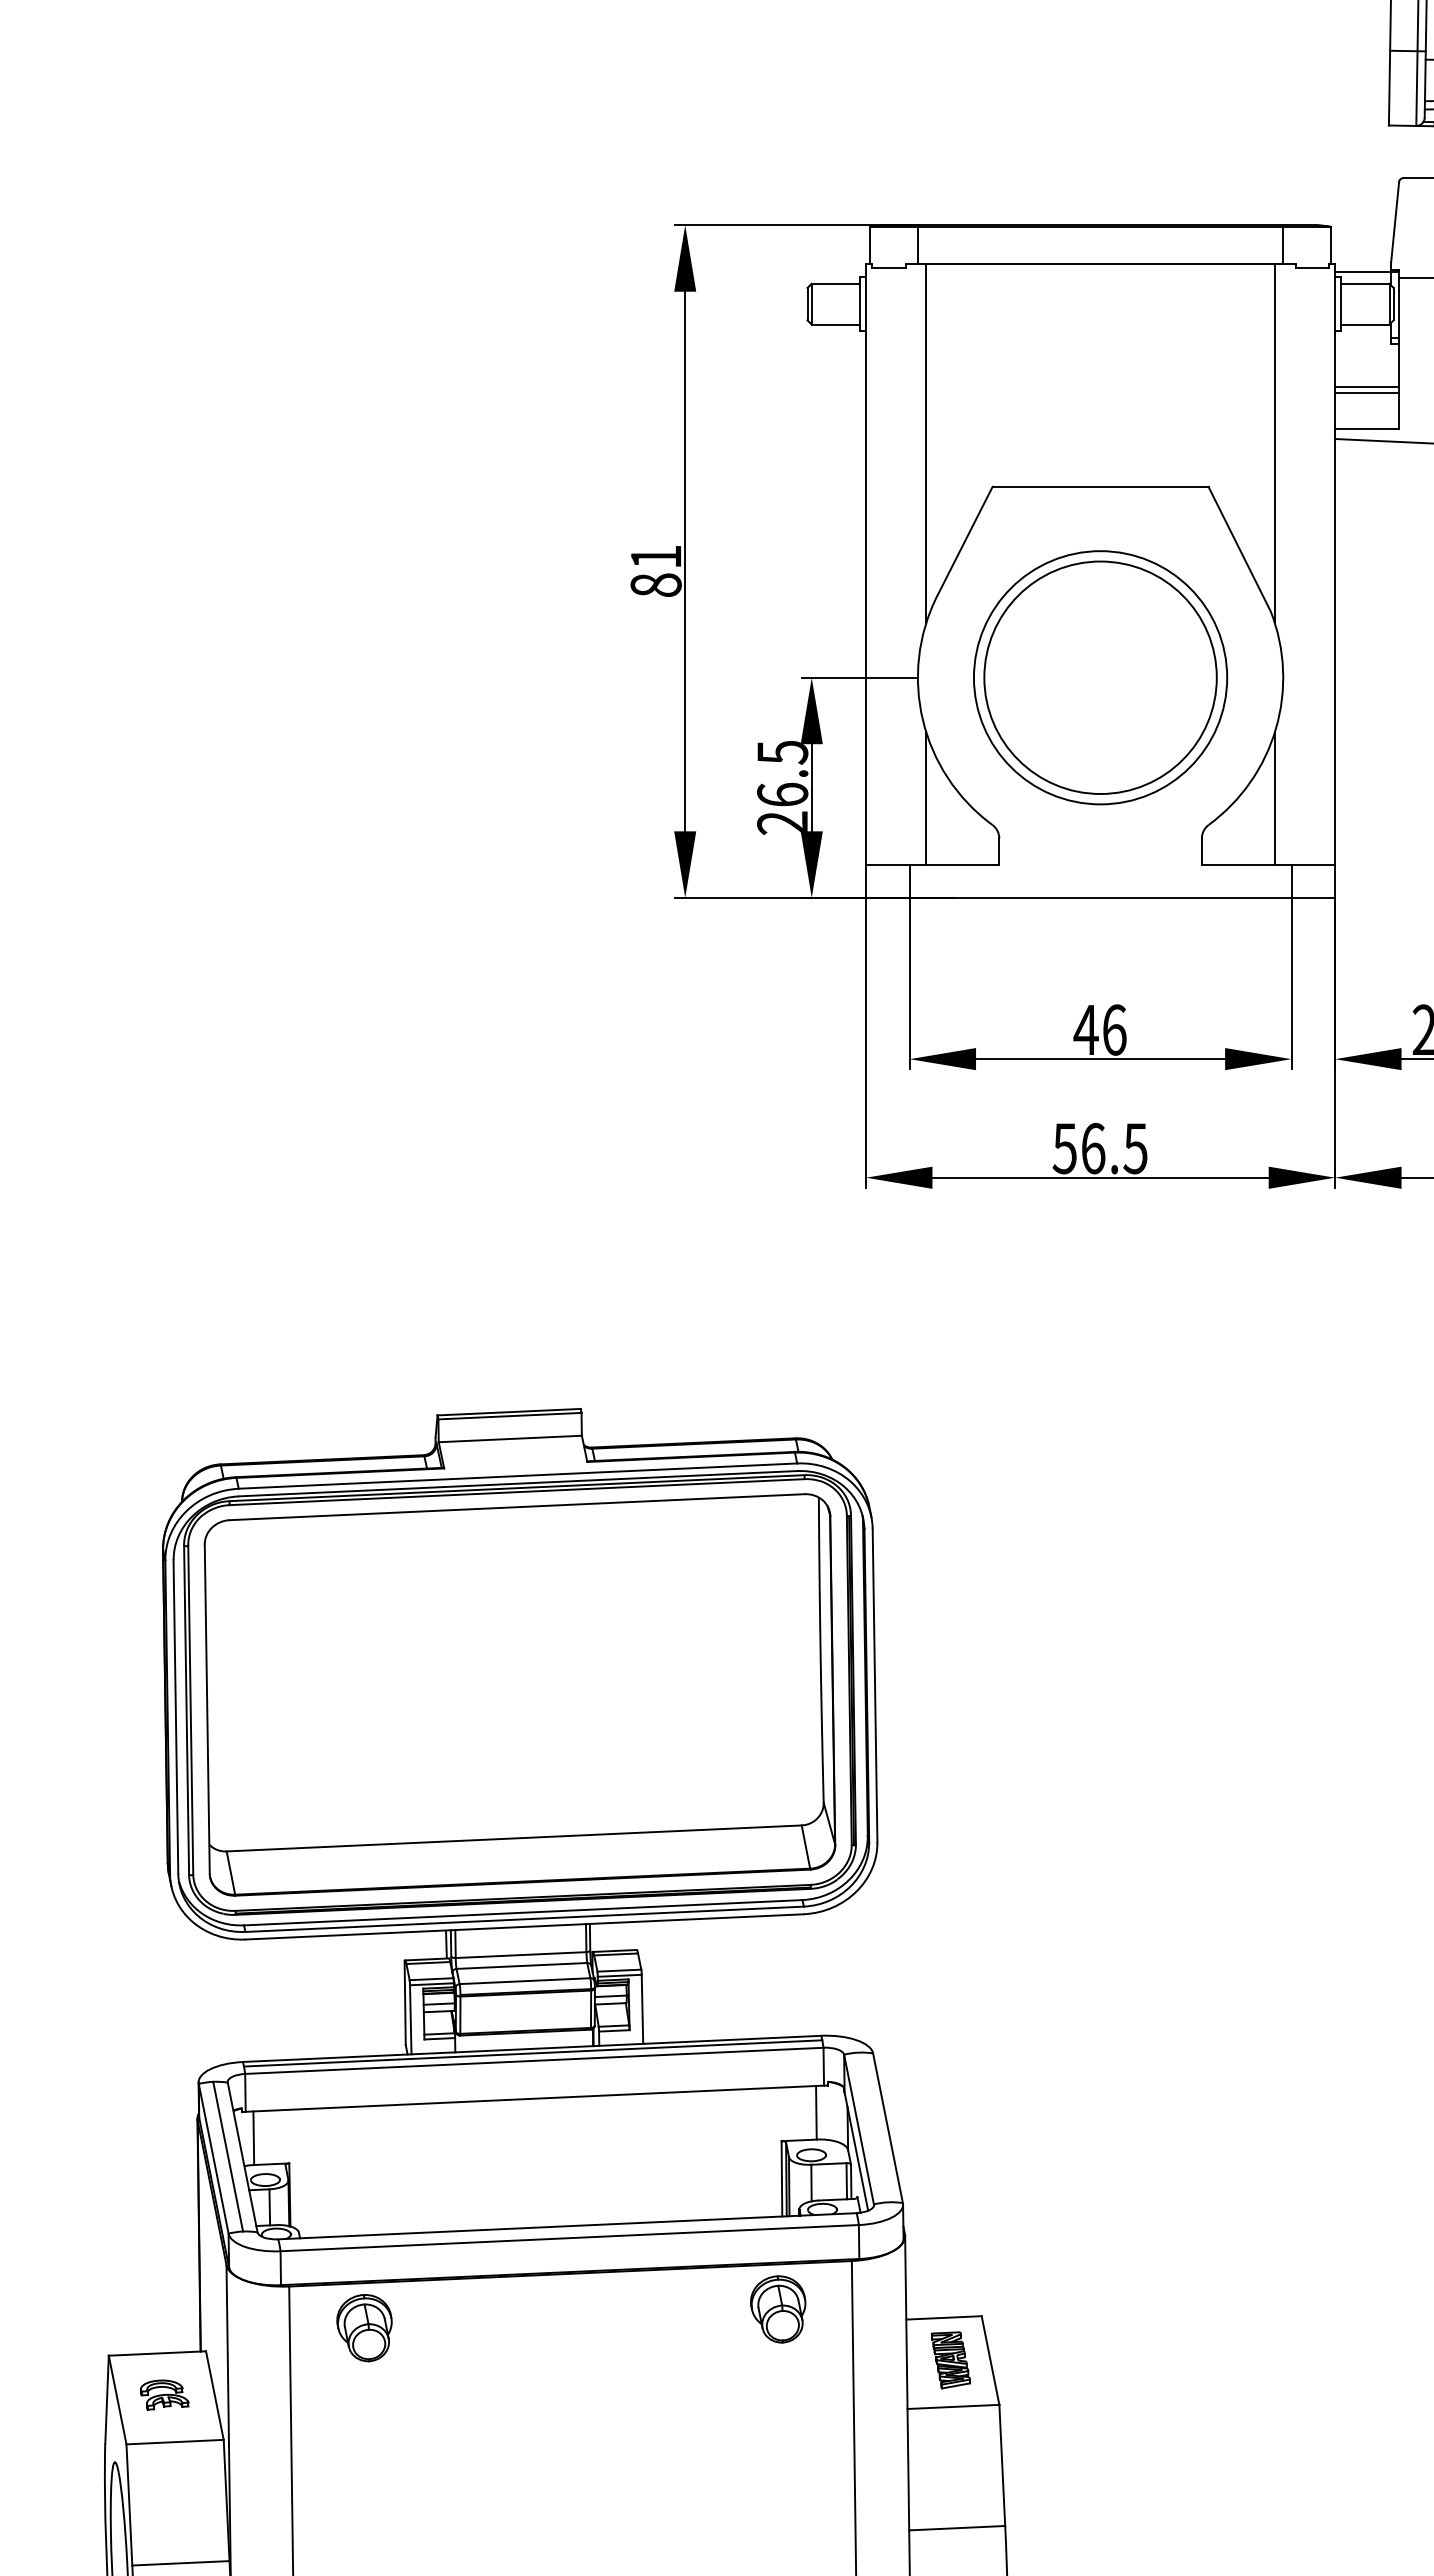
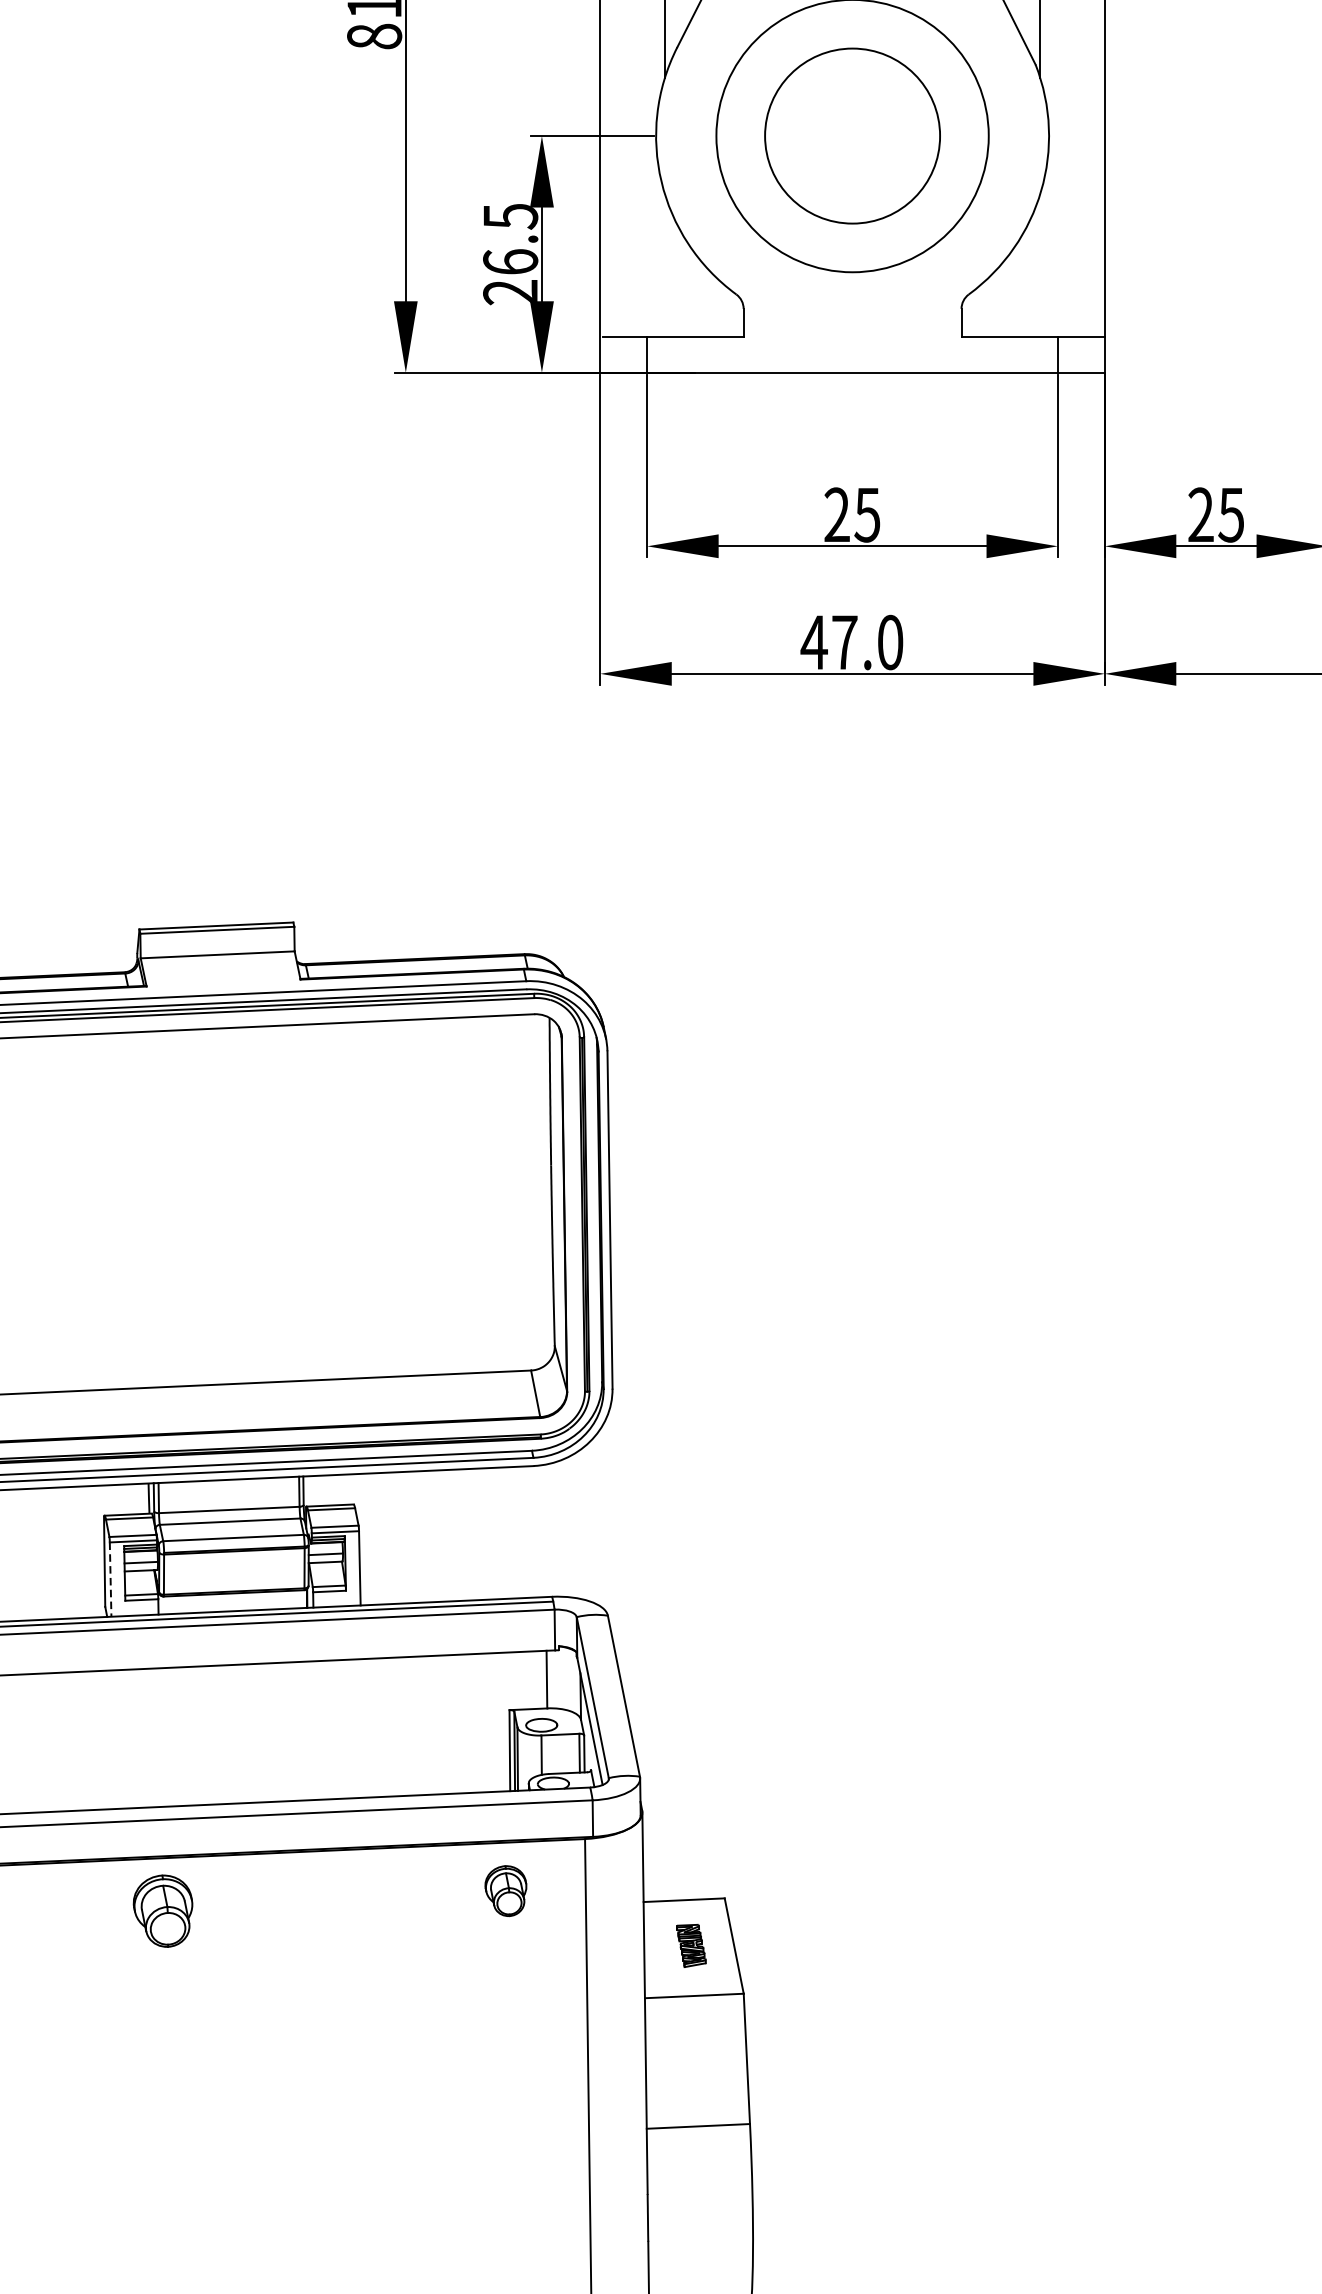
circle: (1100, 677) -> (852, 135), size x0.7
line: (926, 798) -> (665, 265), removed
line: (1274, 798) -> (1039, 265), removed
text: (1099, 1029) -> (851, 514), 46 -> 25
text: (1099, 1148) -> (851, 642), 56.5 -> 47.0
line: (410, 2019) -> (110, 1579), solid -> dashed
part: (778, 2309) -> (506, 1891), size x0.7
part: (364, 2328) -> (163, 1911), moved
part: (950, 2360) -> (691, 1946), size x0.7

